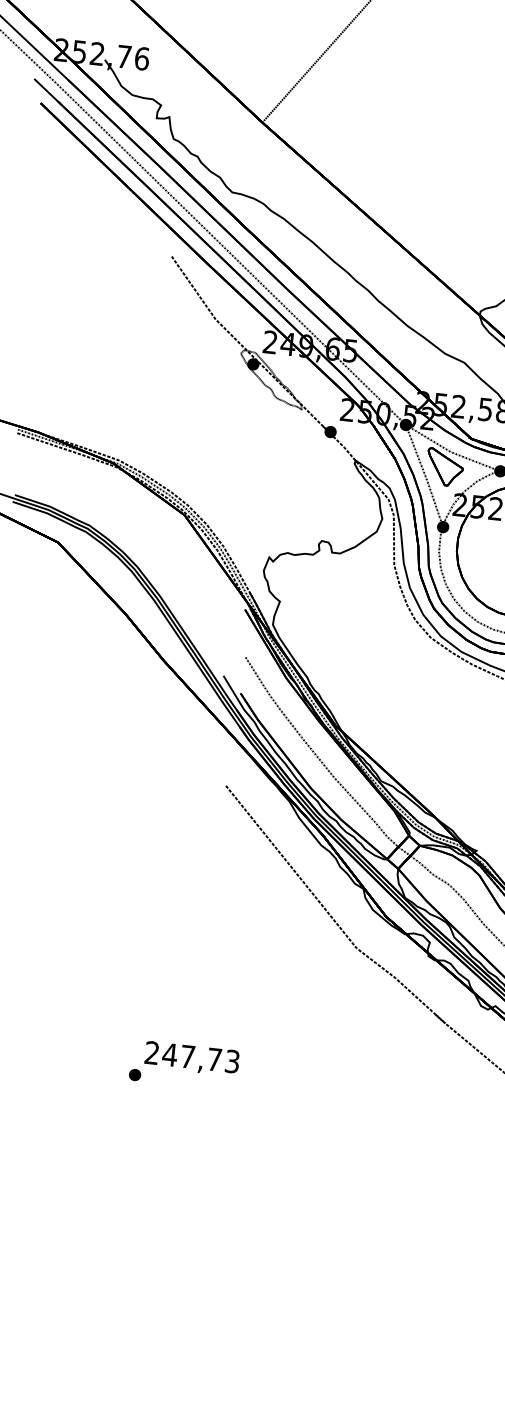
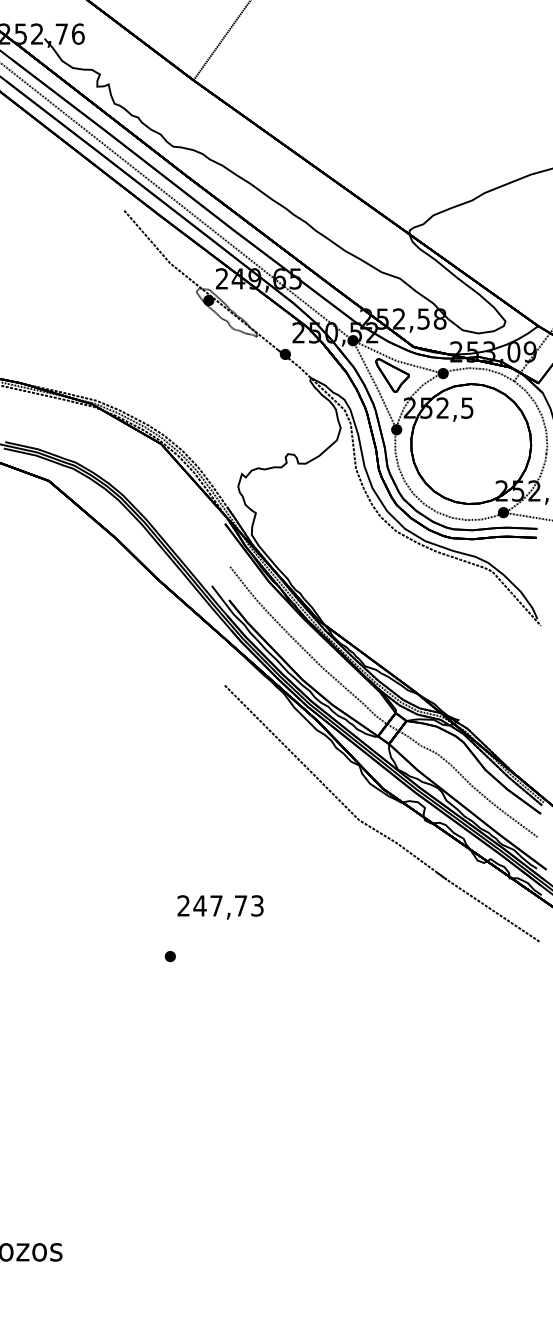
text: (192, 1059) -> (220, 907), moved

